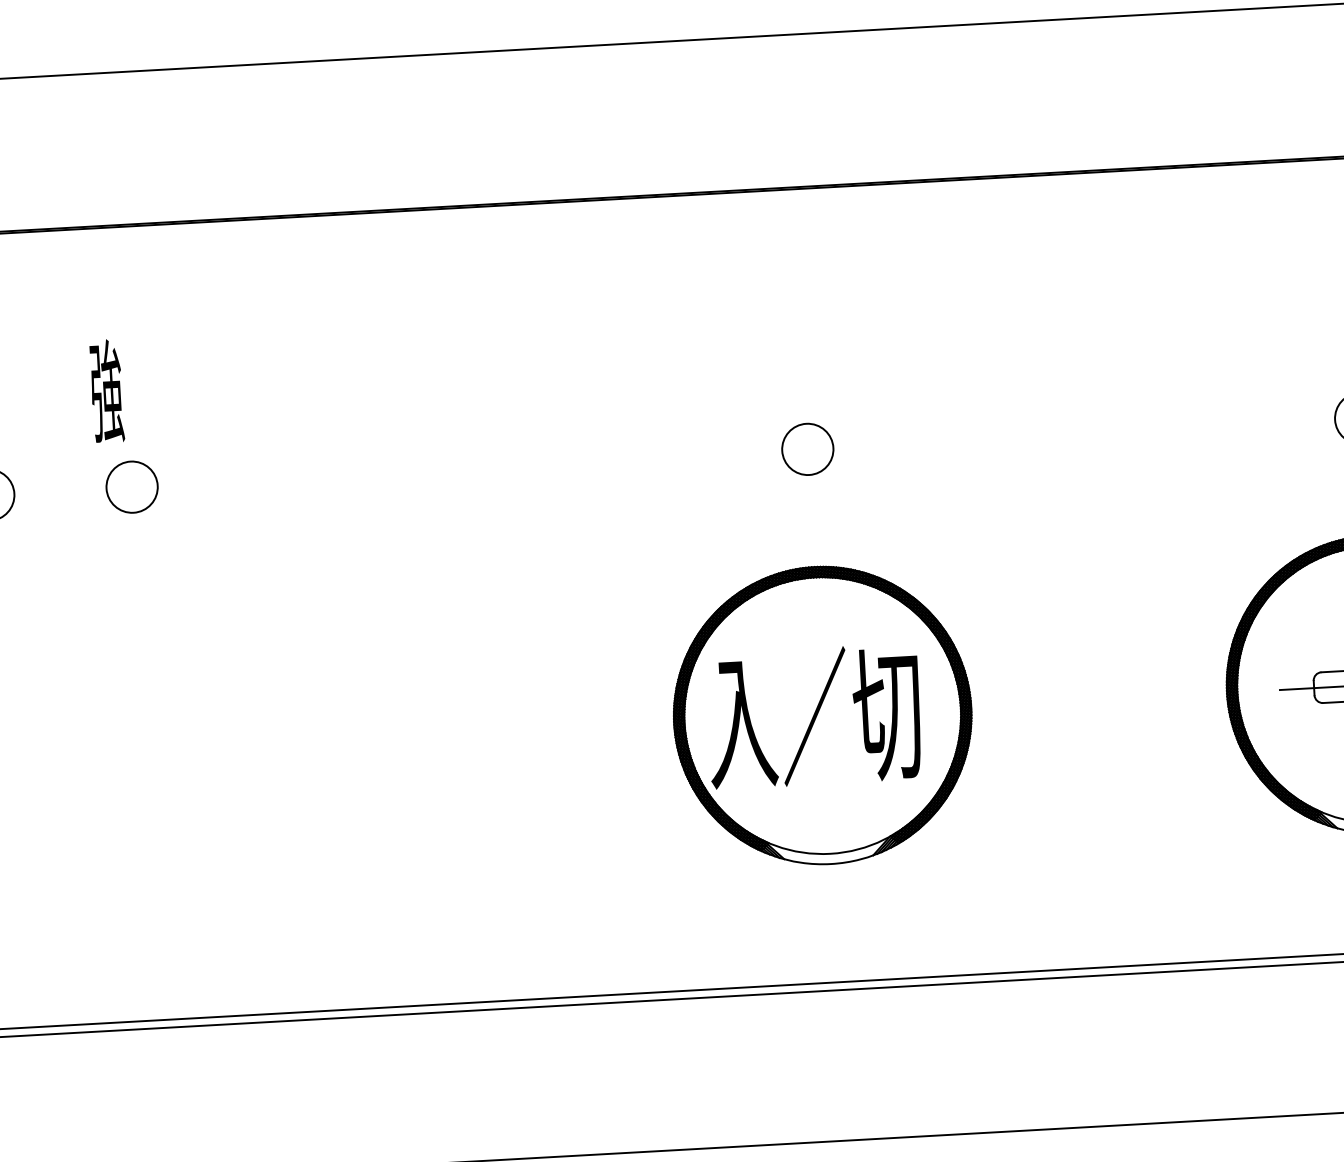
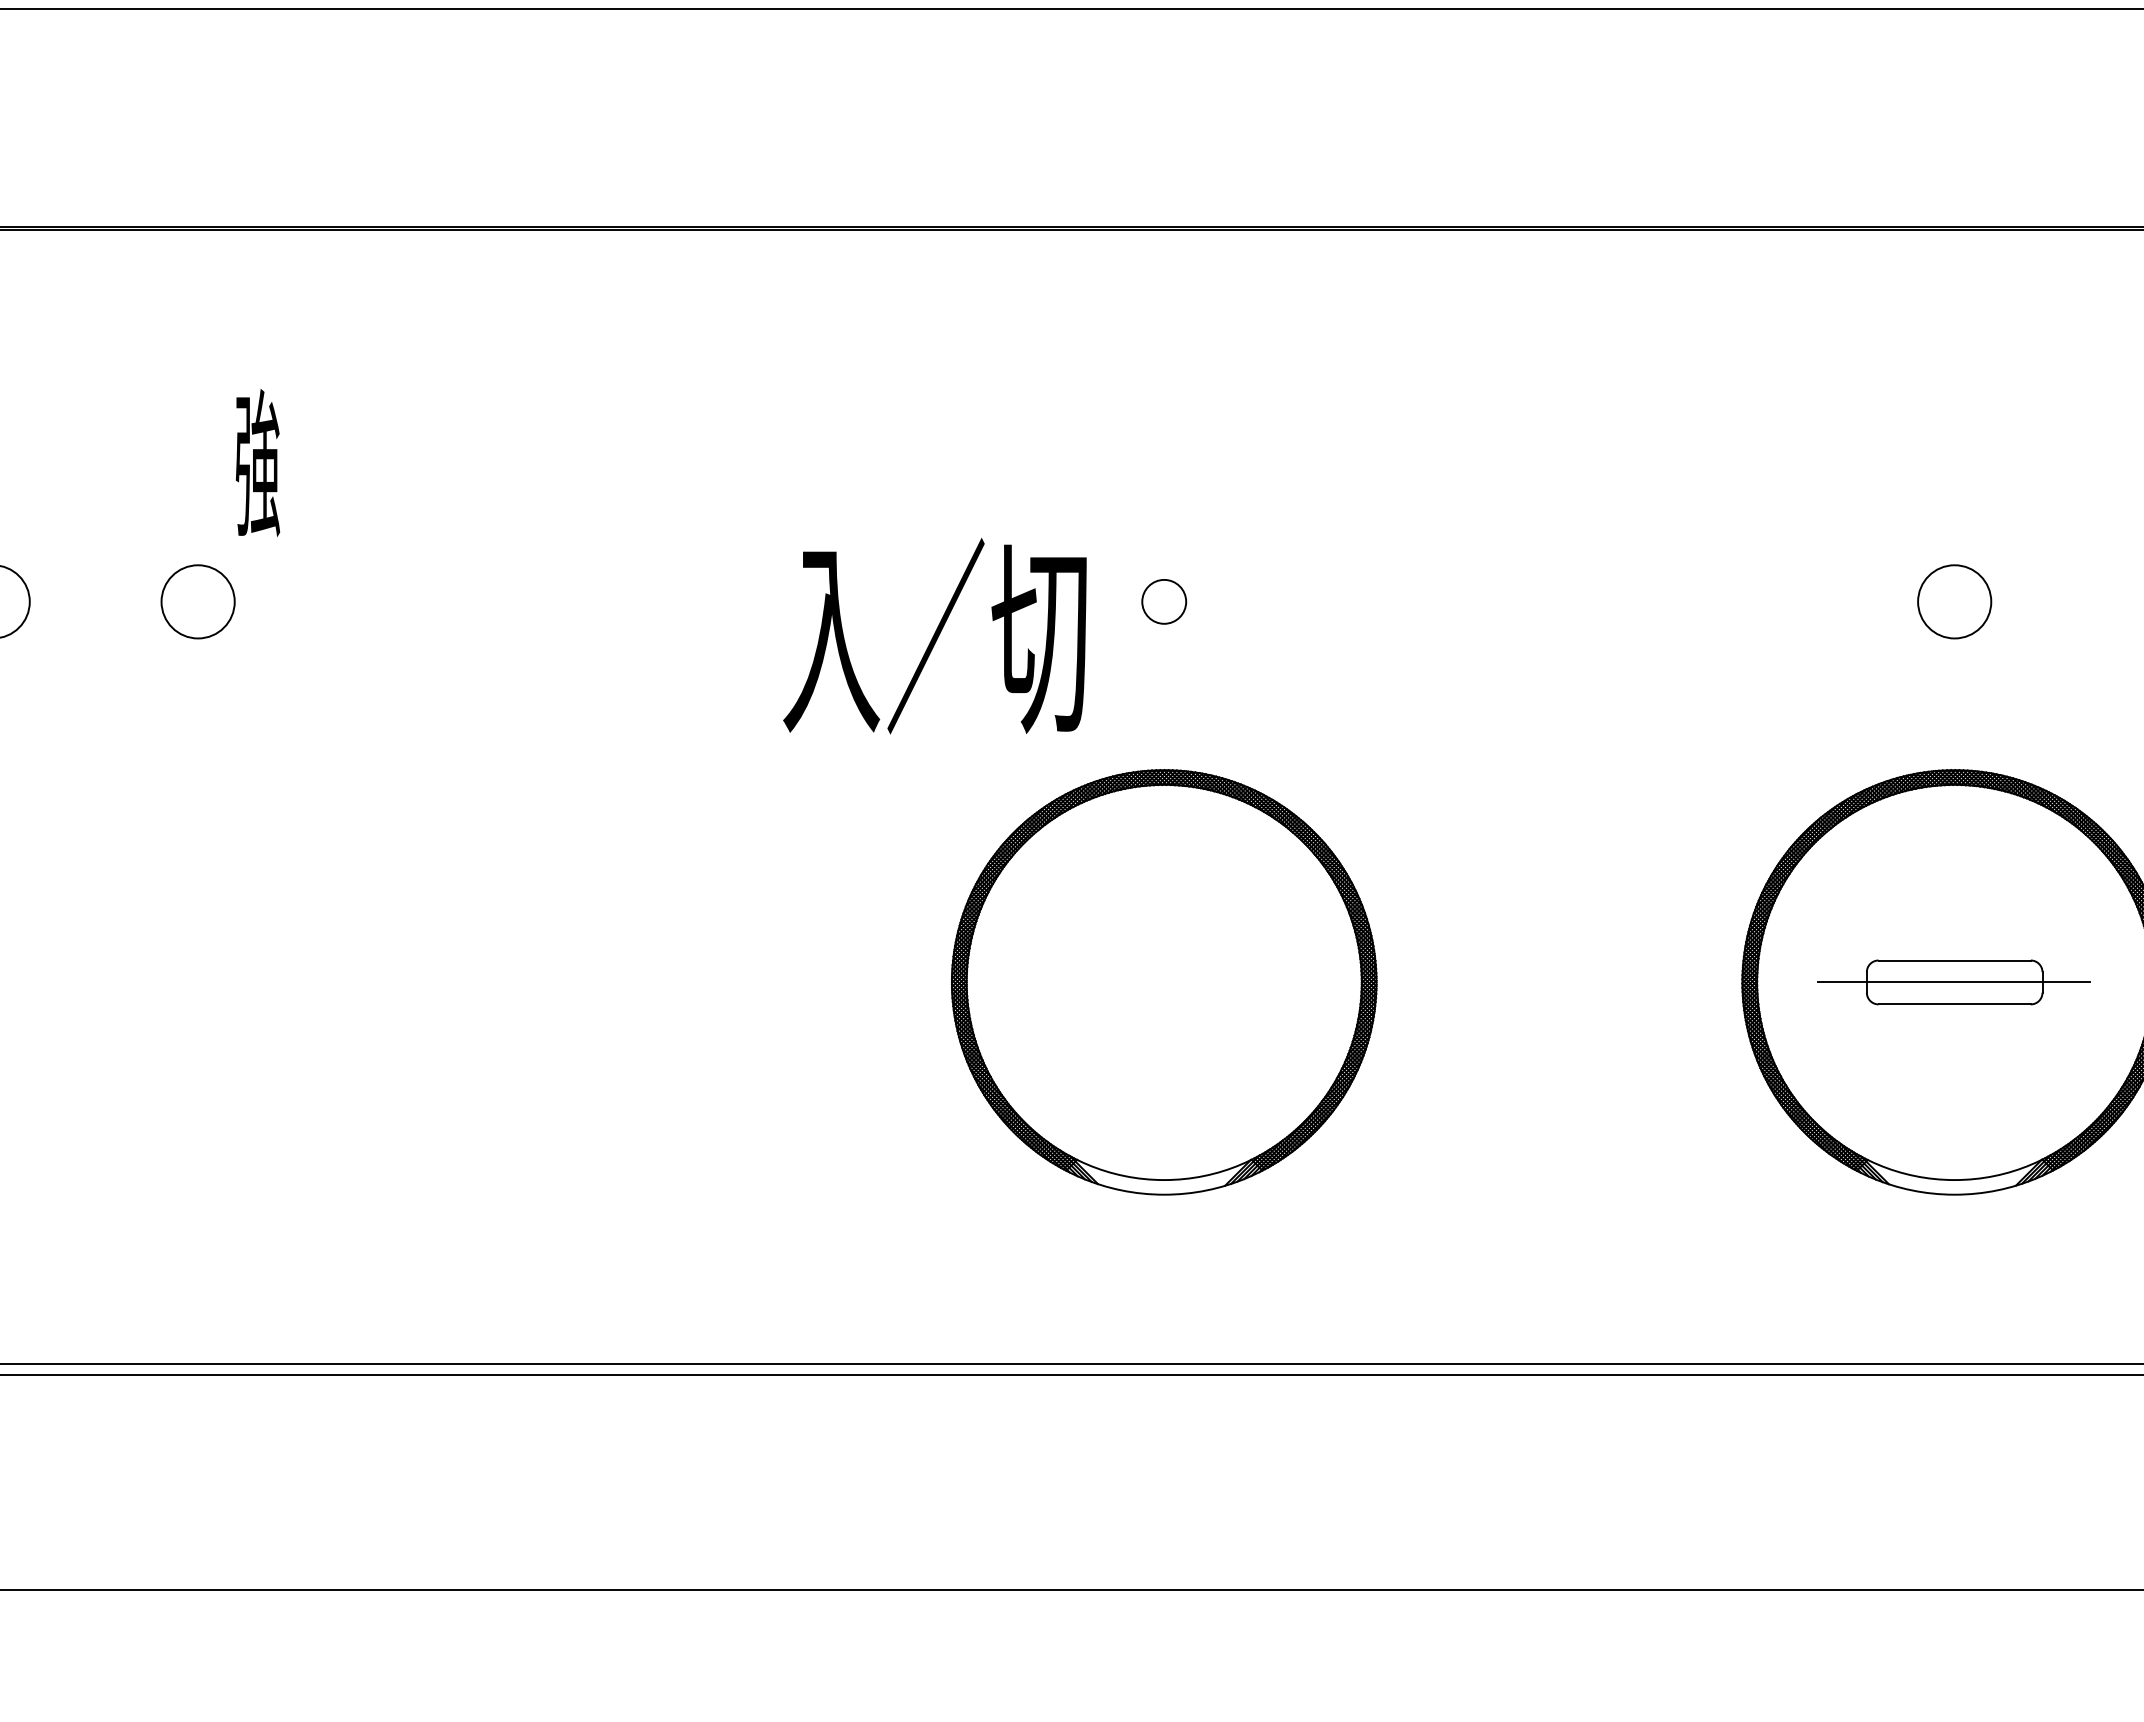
text: (107, 390) -> (258, 462), moved
circle: (807, 449) -> (1163, 601), size x0.6
text: (813, 716) -> (934, 636), moved

